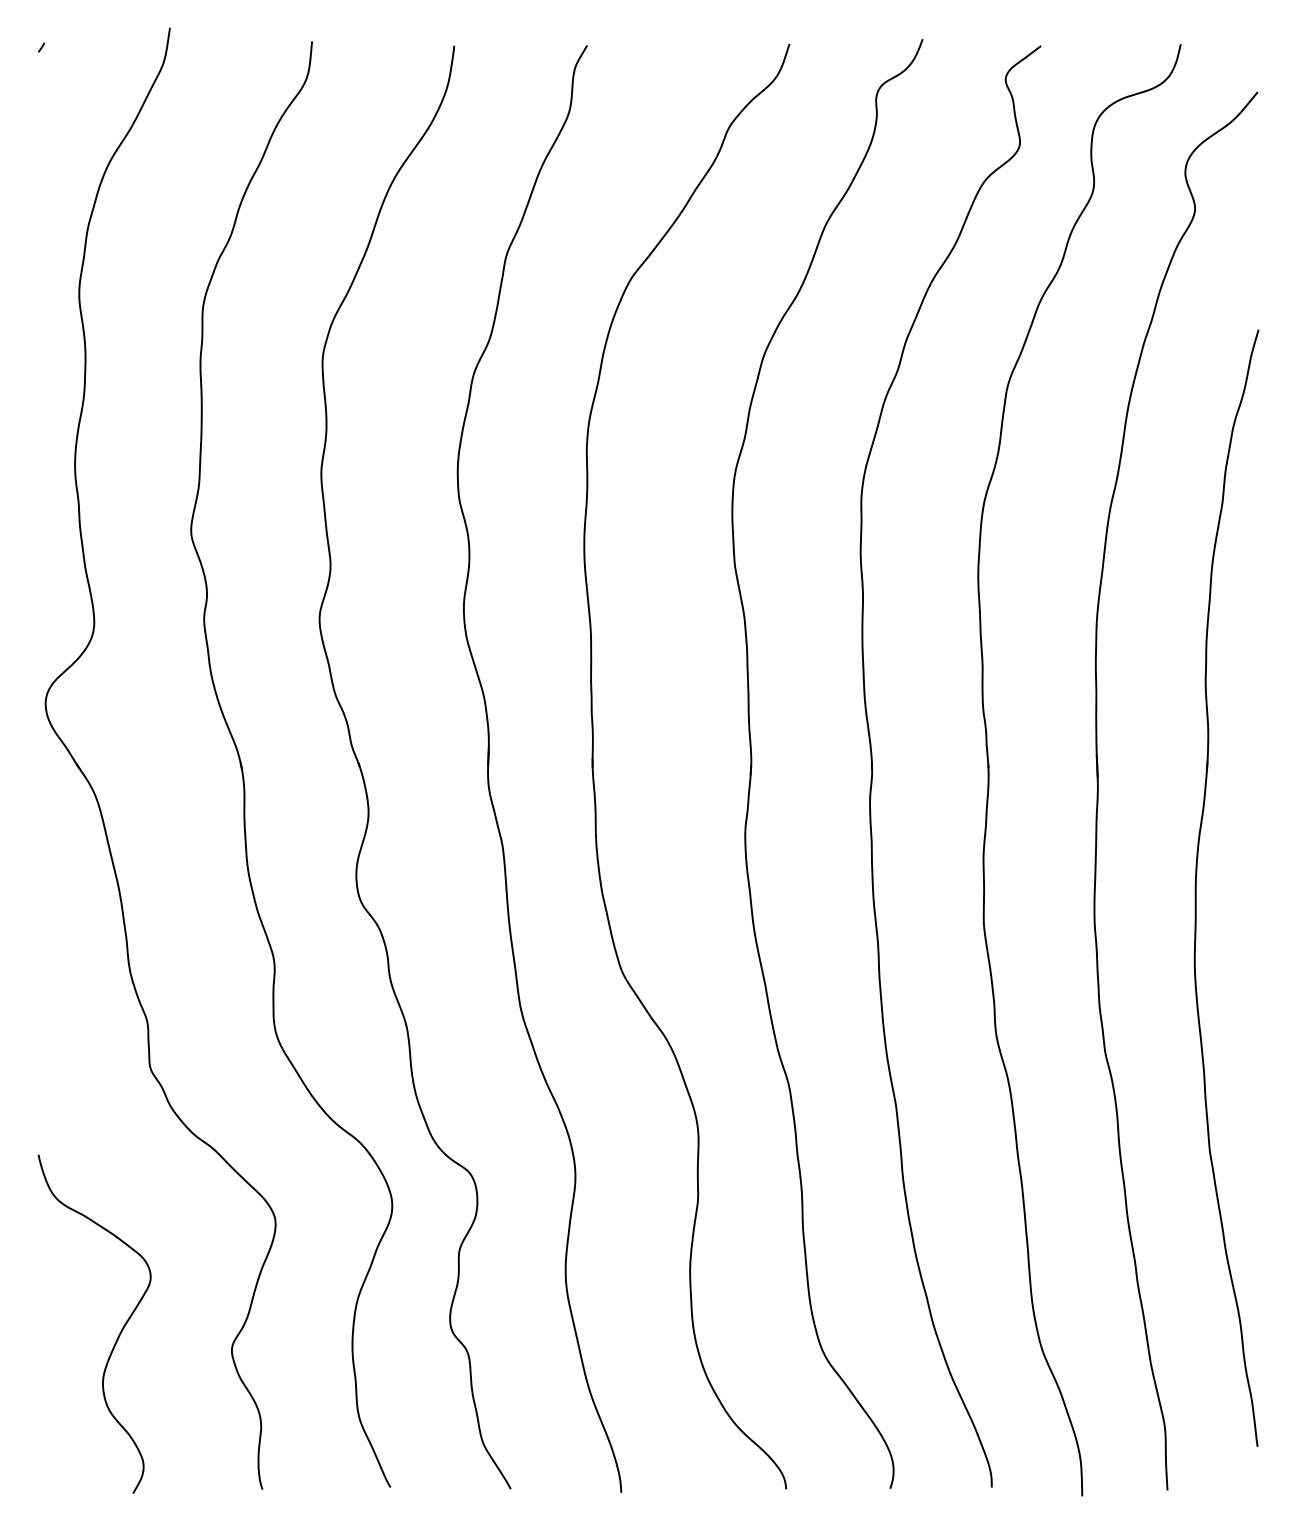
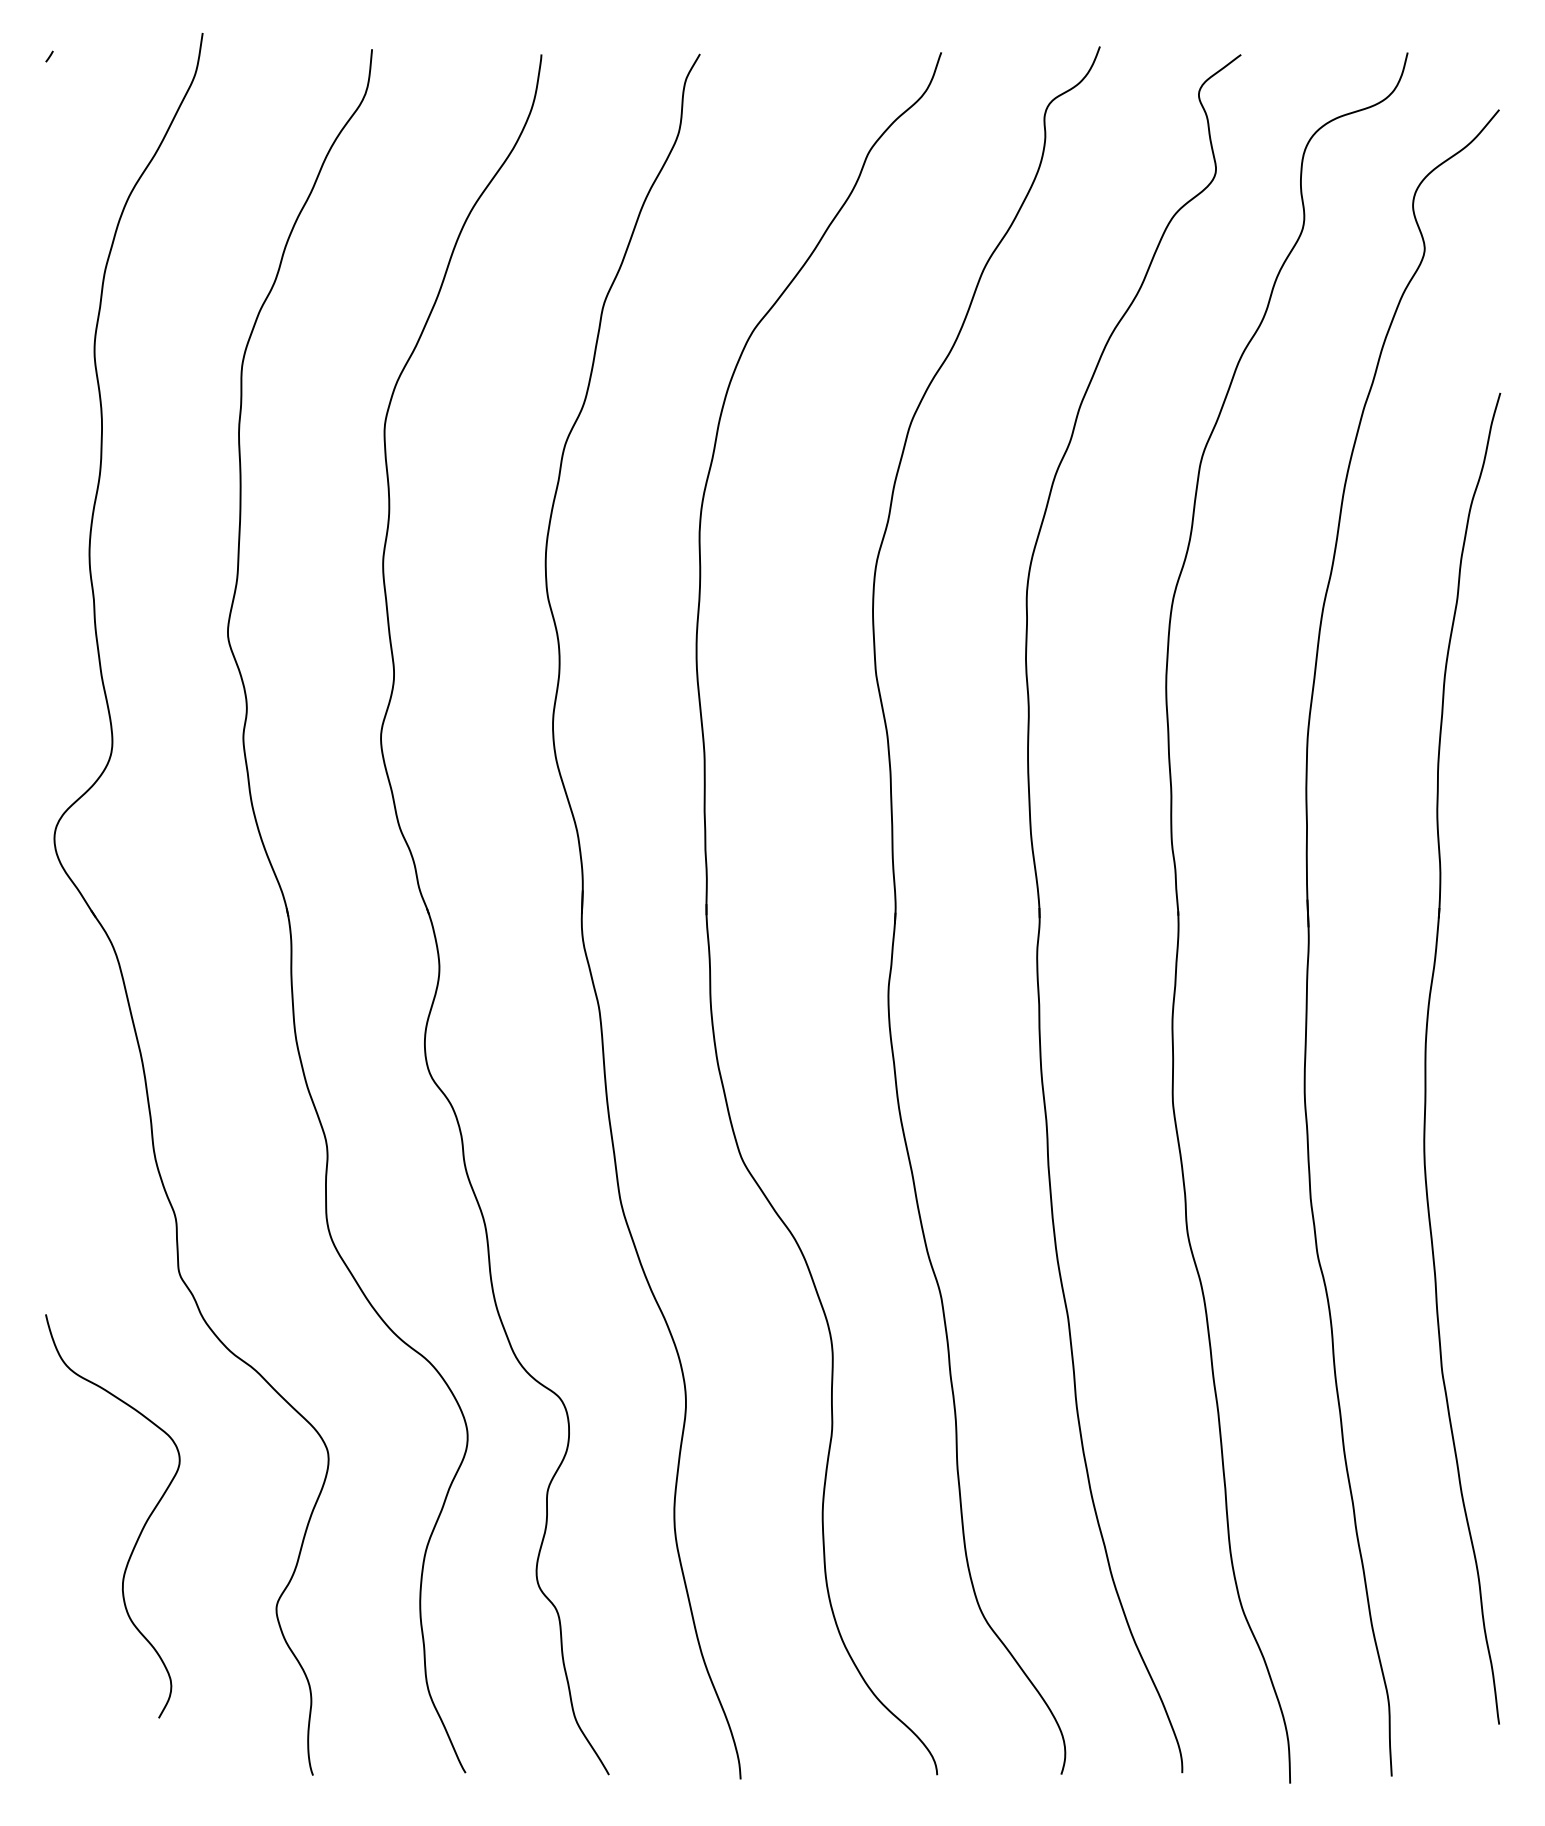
curve: (117, 1336) -> (140, 1531), moved

